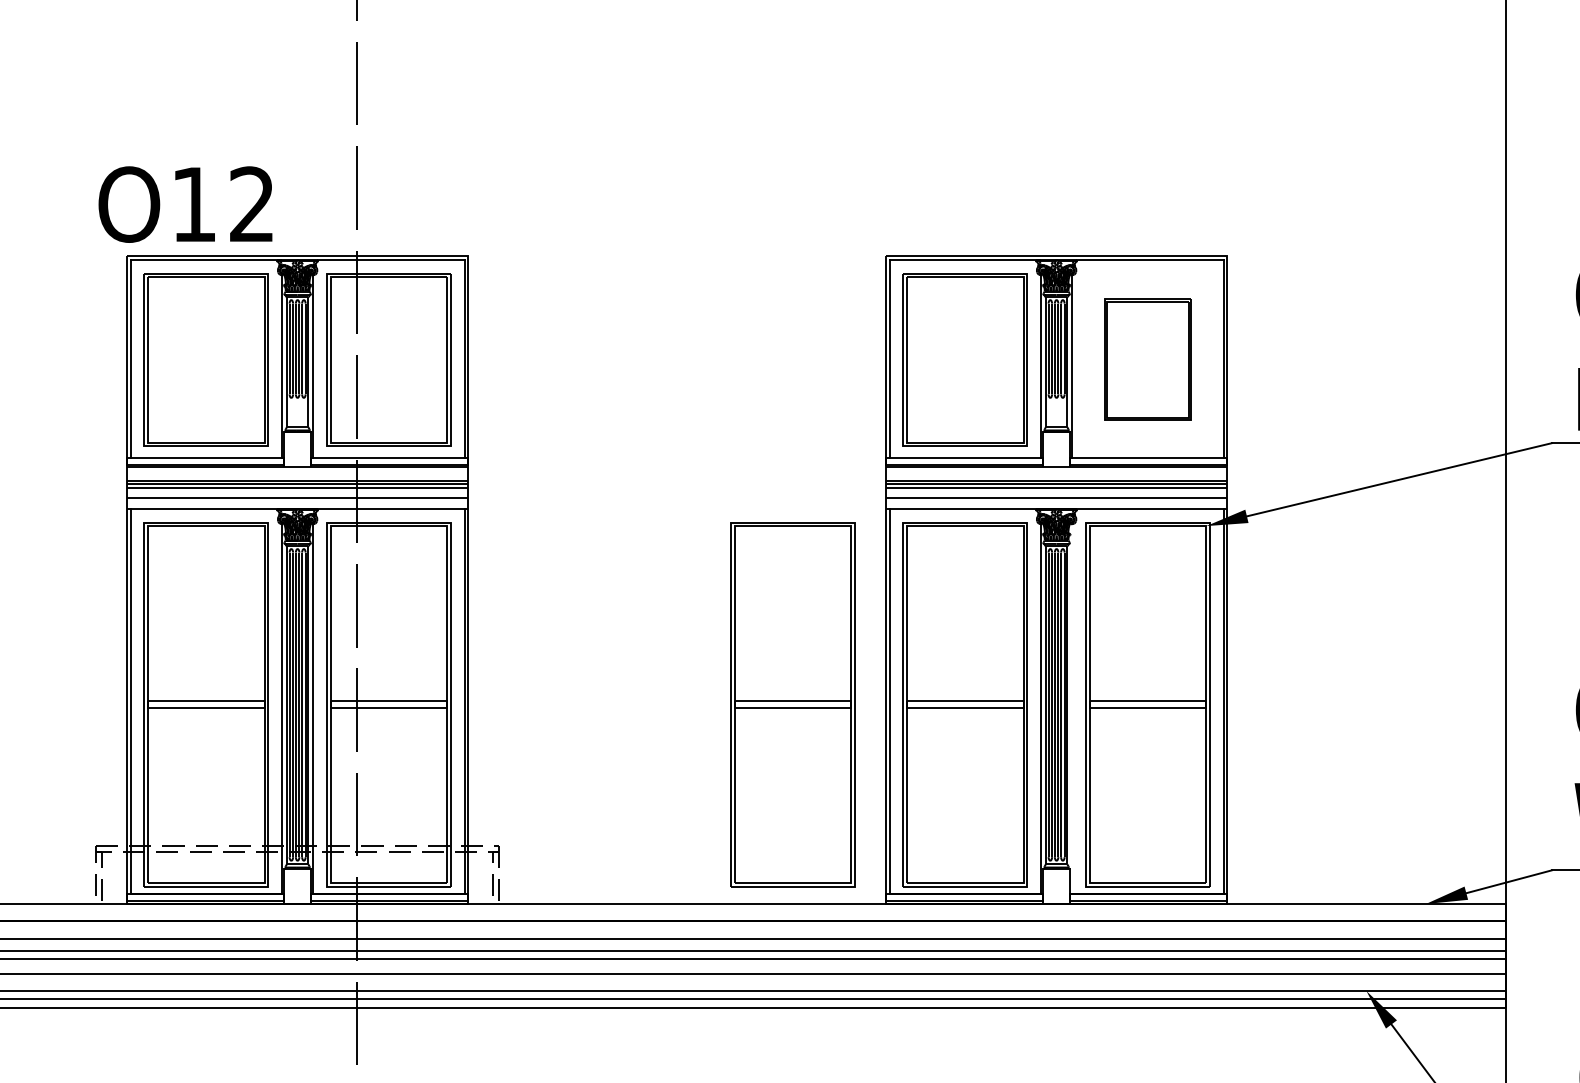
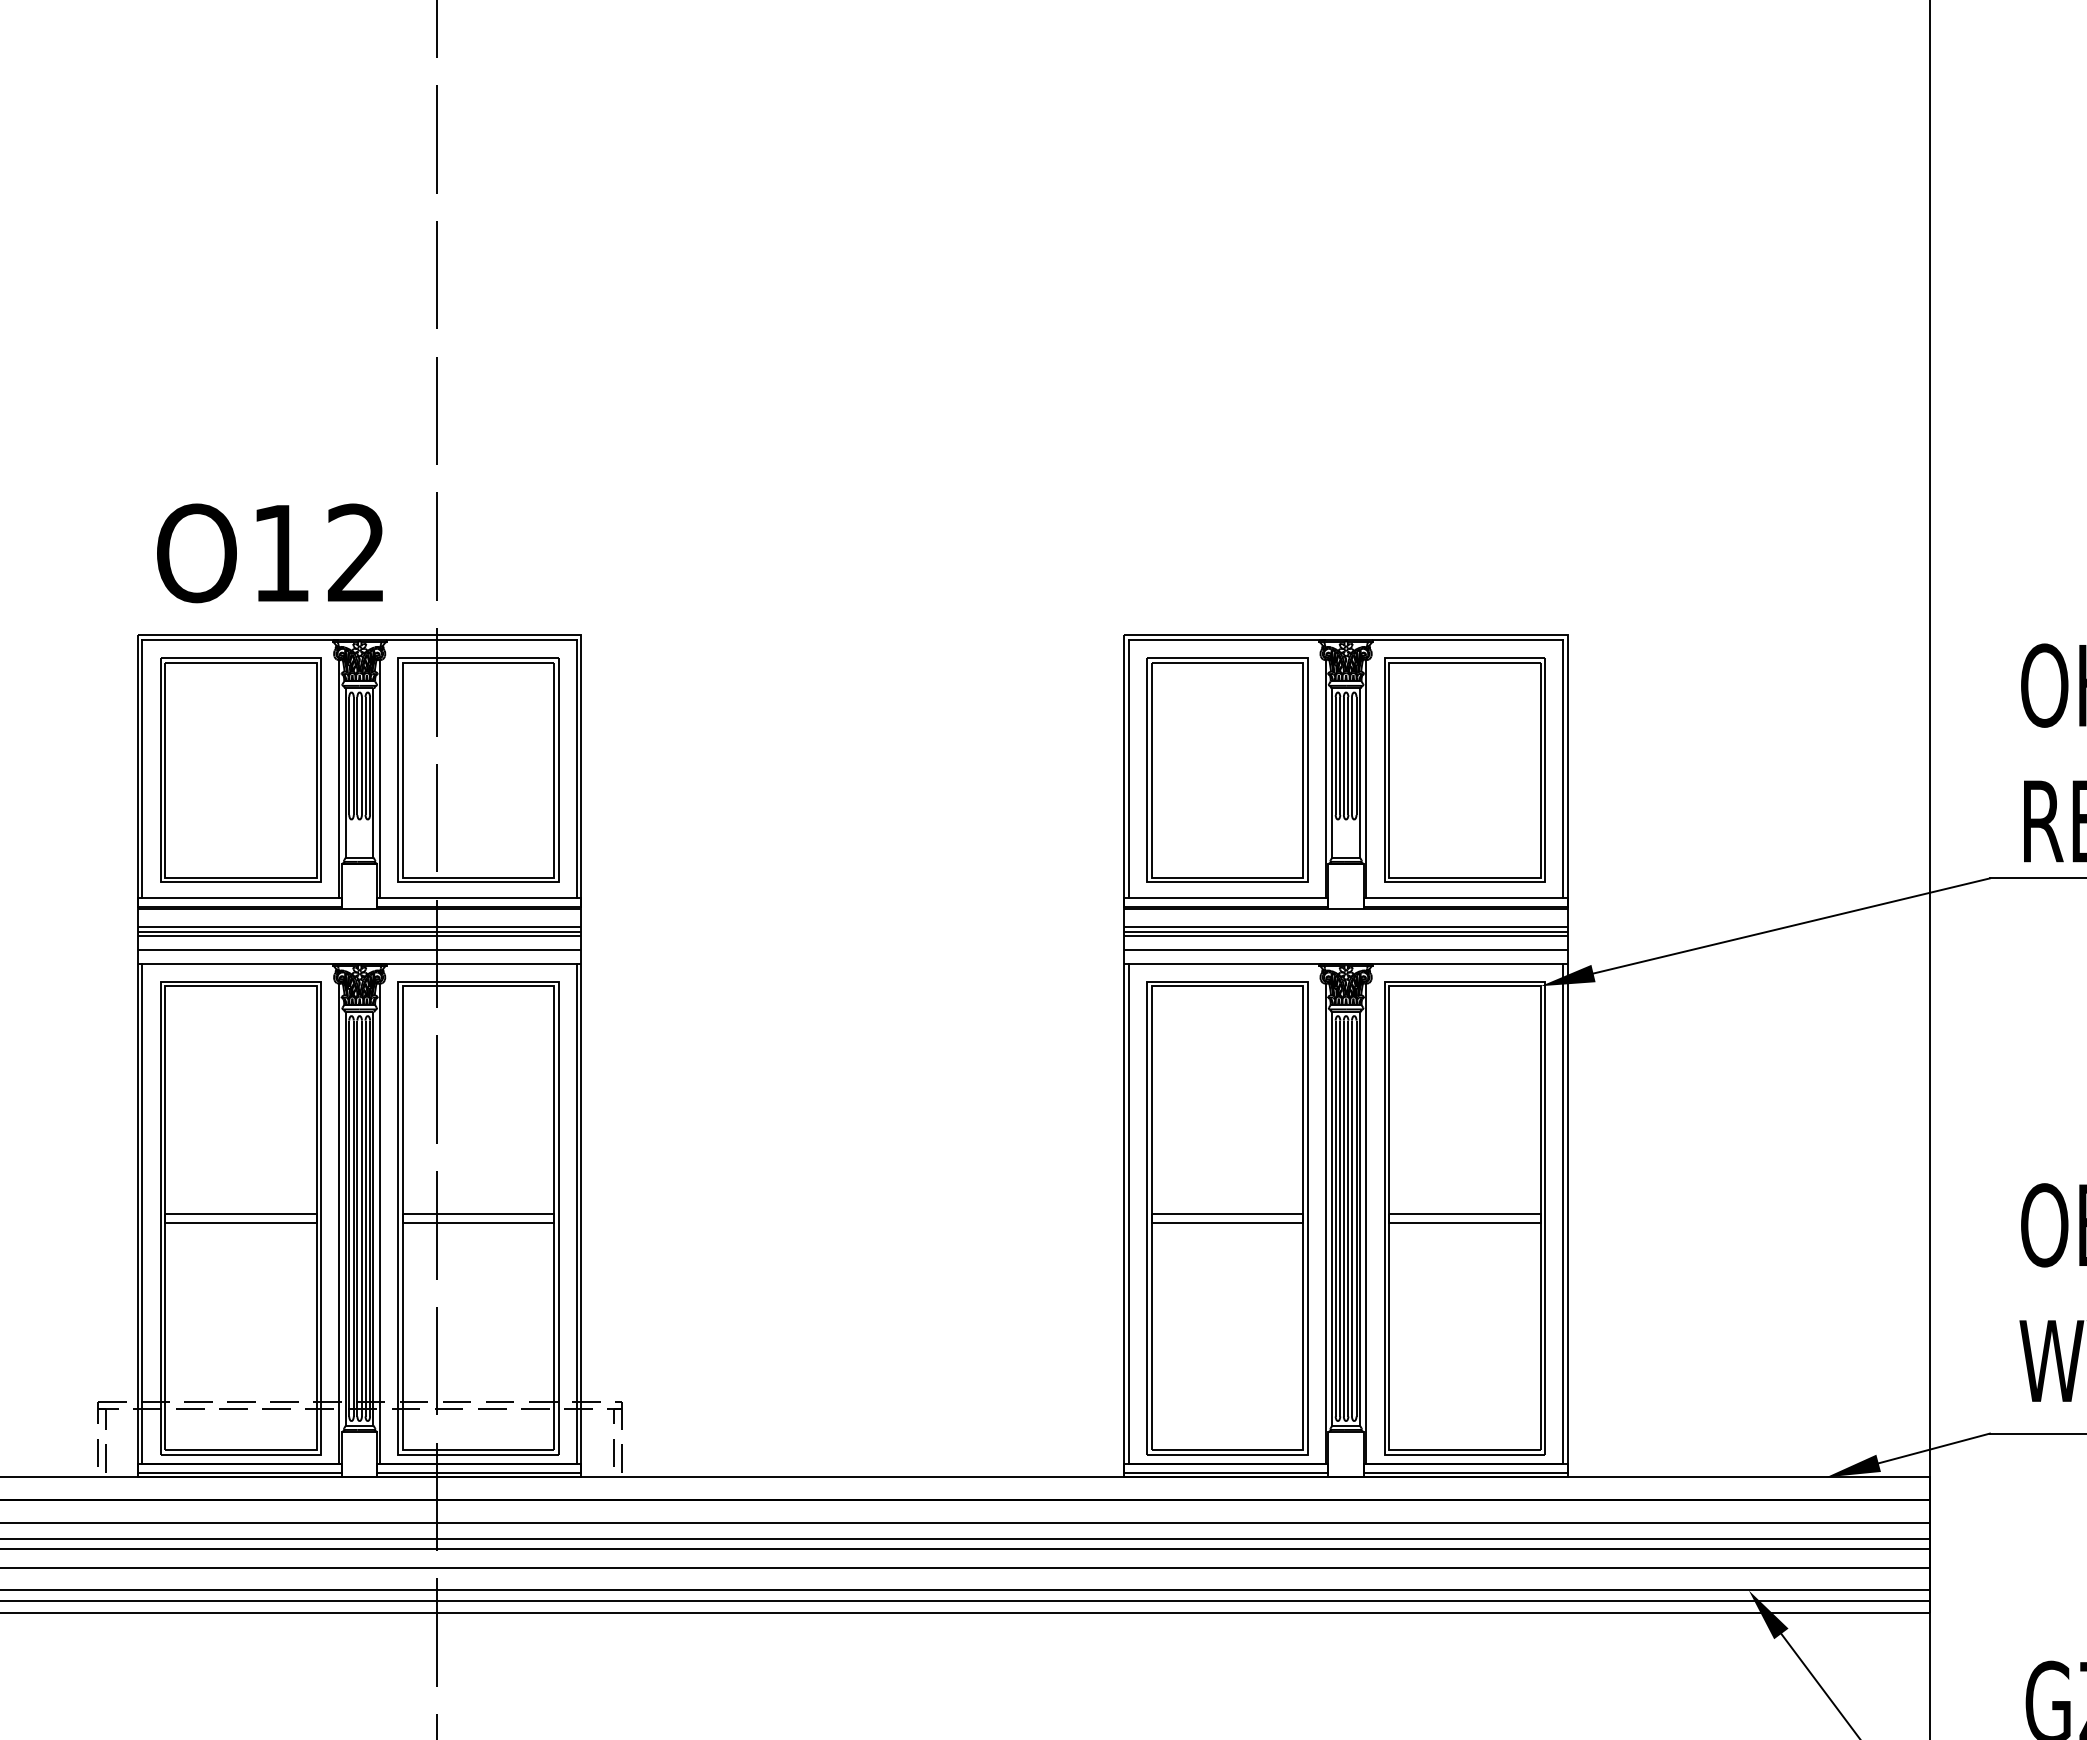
text: (185, 204) -> (269, 553), moved
part: (1147, 359) -> (1464, 769), size x1.43
part: (792, 704) -> (1003, 1218), removed
line: (1072, 708) -> (1366, 1223), added

